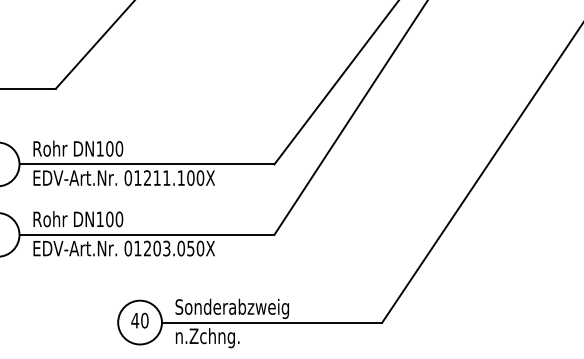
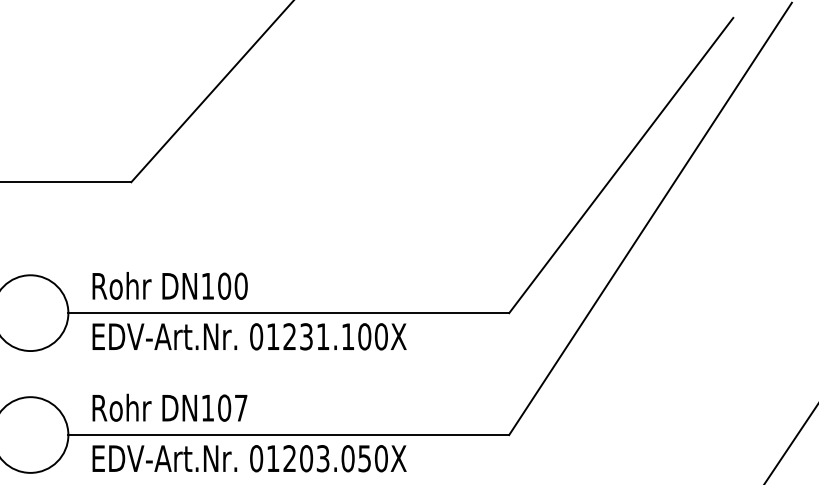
text: (156, 177) -> (305, 335), 01211.100X -> 01231.100X
text: (119, 219) -> (241, 408), DN100 -> DN107

